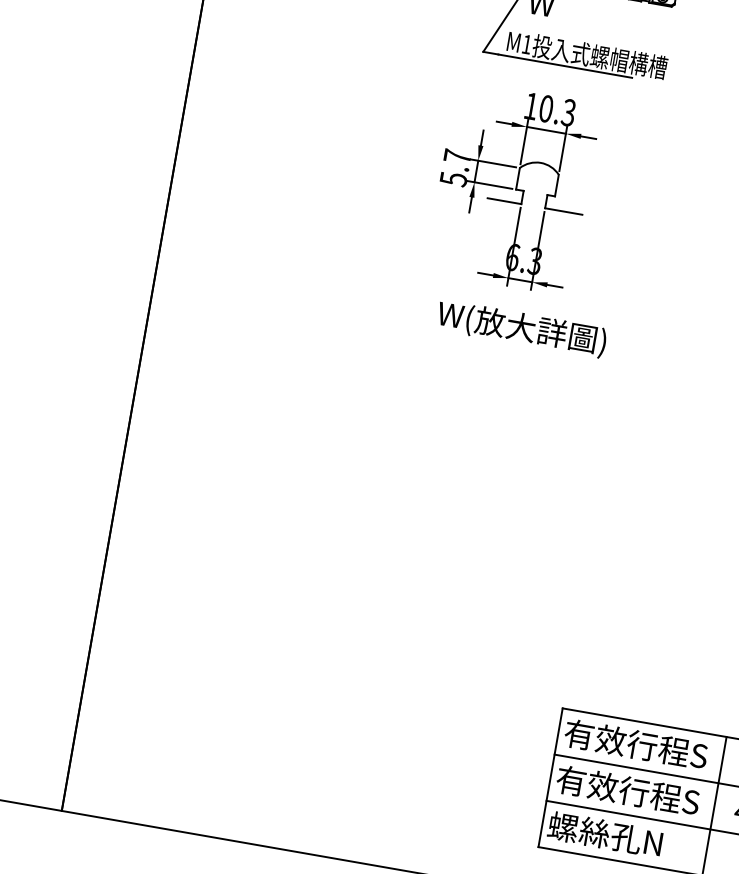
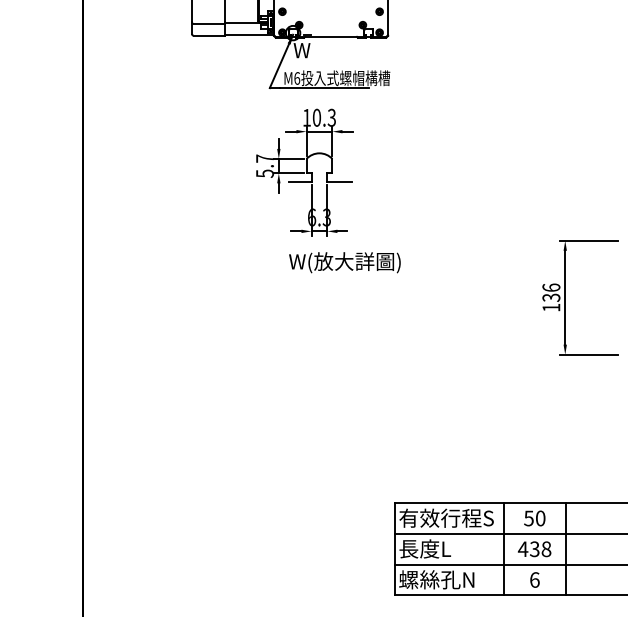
text: (527, 44) -> (297, 78), M1 -> M6
text: (521, 328) -> (344, 262), moved
text: (628, 790) -> (446, 548), 有效行程S -> 長度L

